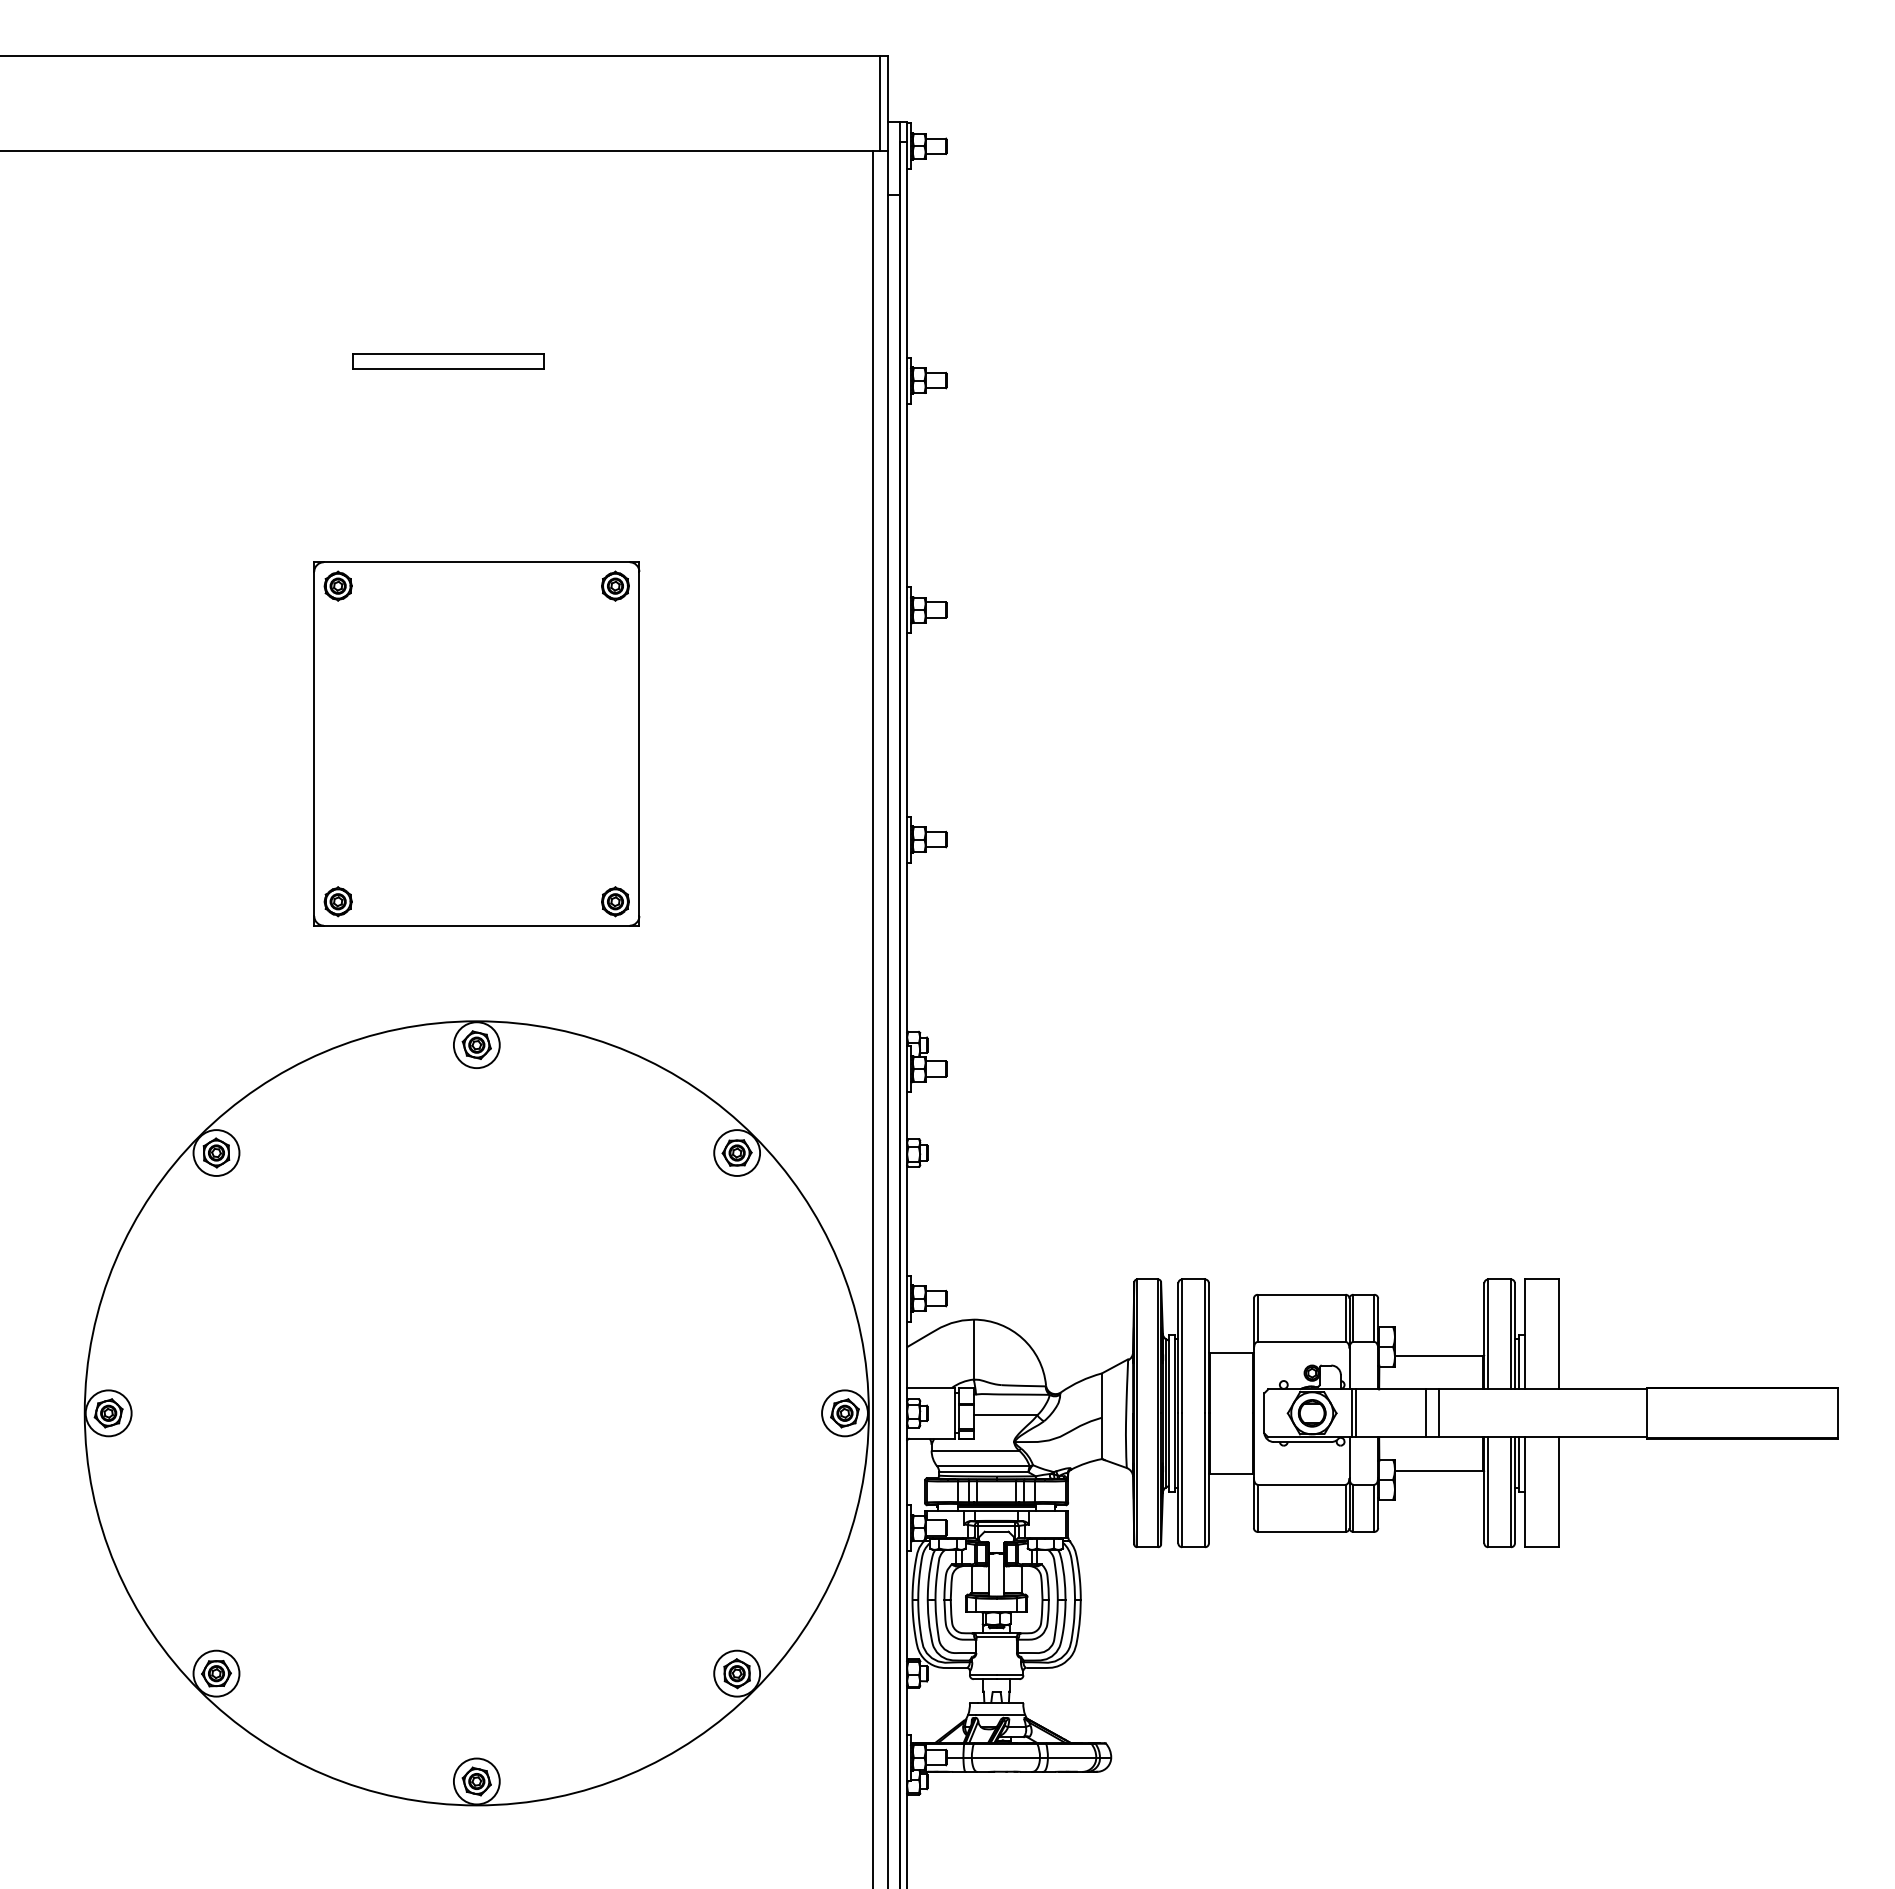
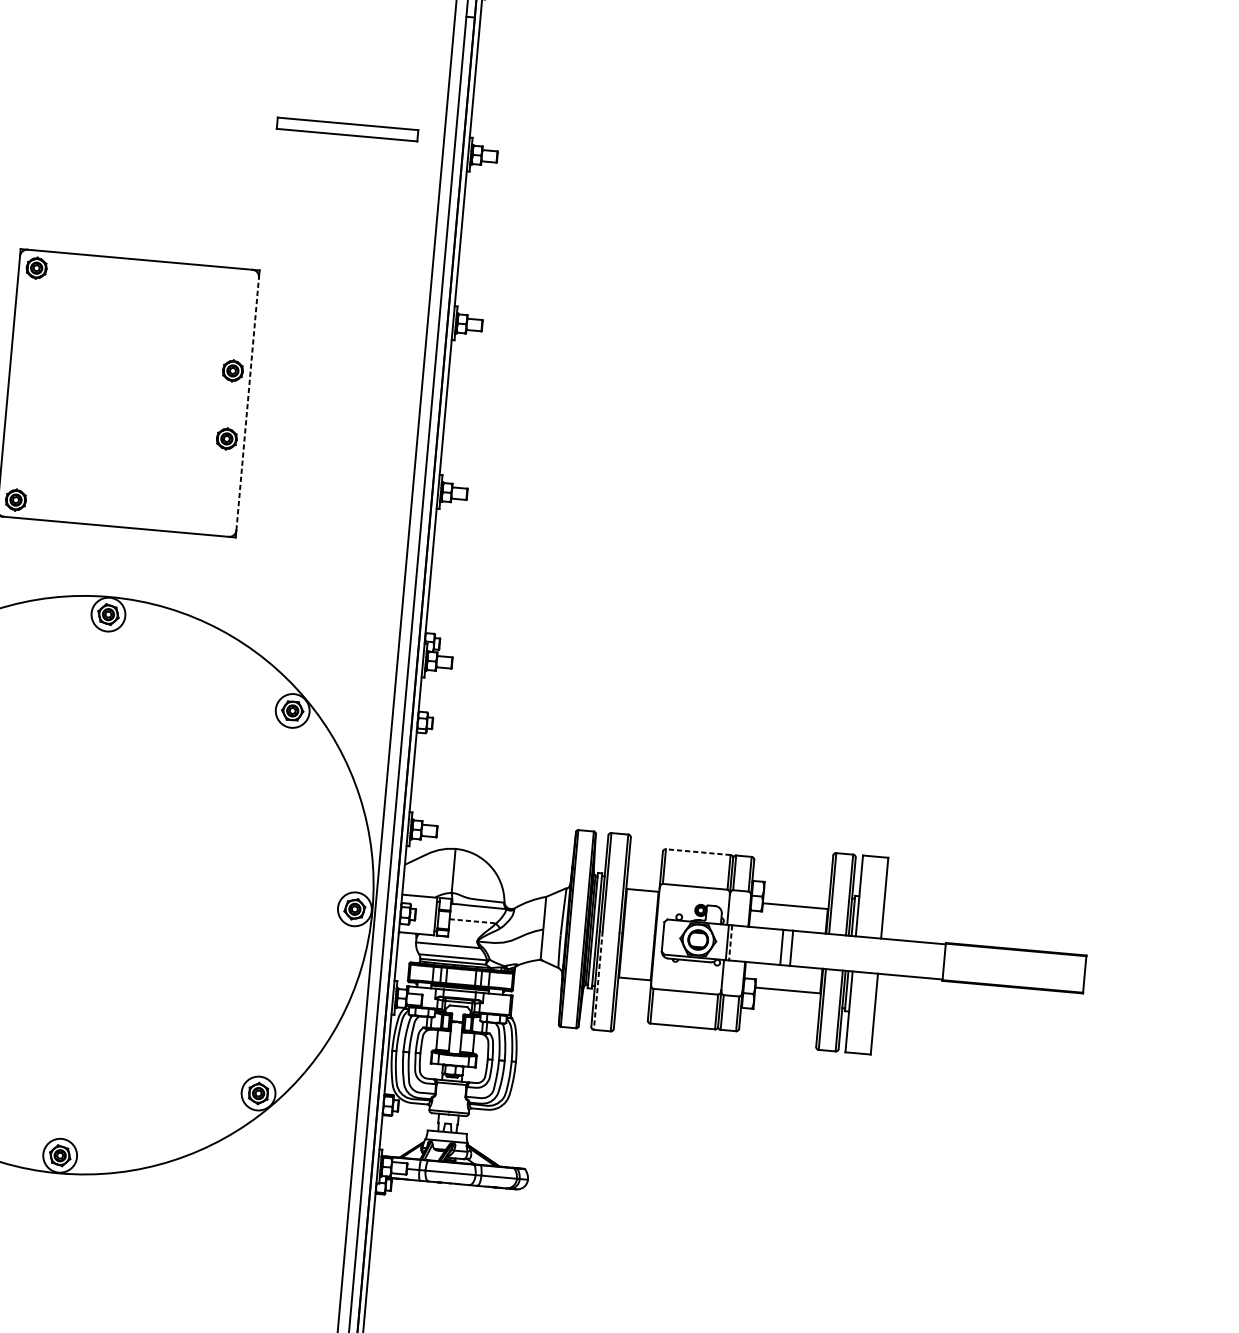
part: (448, 361) -> (347, 129), moved
part: (615, 585) -> (232, 370), moved
line: (639, 743) -> (247, 403), solid -> dashed
part: (615, 901) -> (226, 438), moved
line: (1301, 1294) -> (698, 851), solid -> dashed
line: (1356, 1413) -> (730, 942), solid -> dashed
line: (1005, 1415) -> (472, 921), solid -> dashed
line: (1182, 1480) -> (598, 980), solid -> dashed

